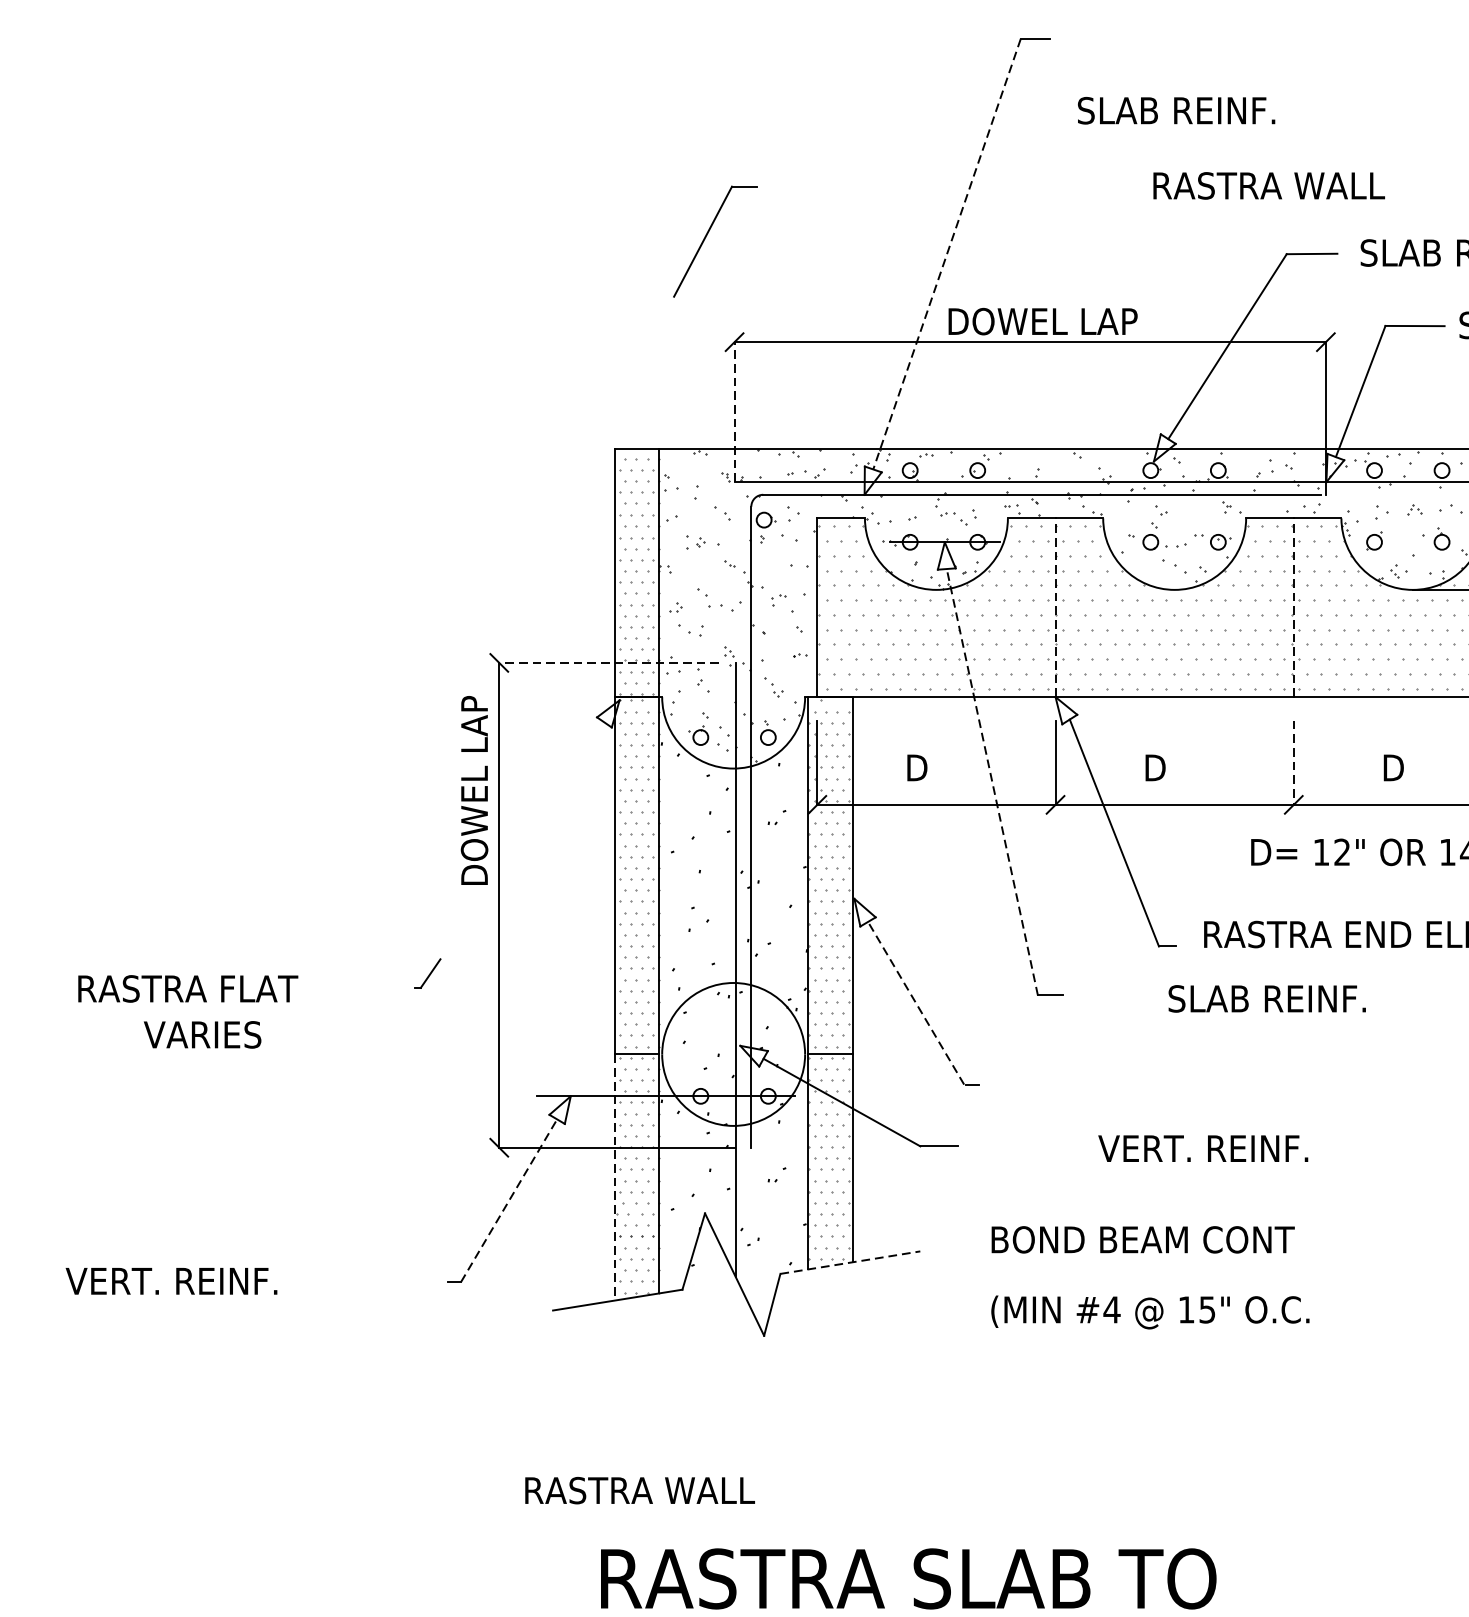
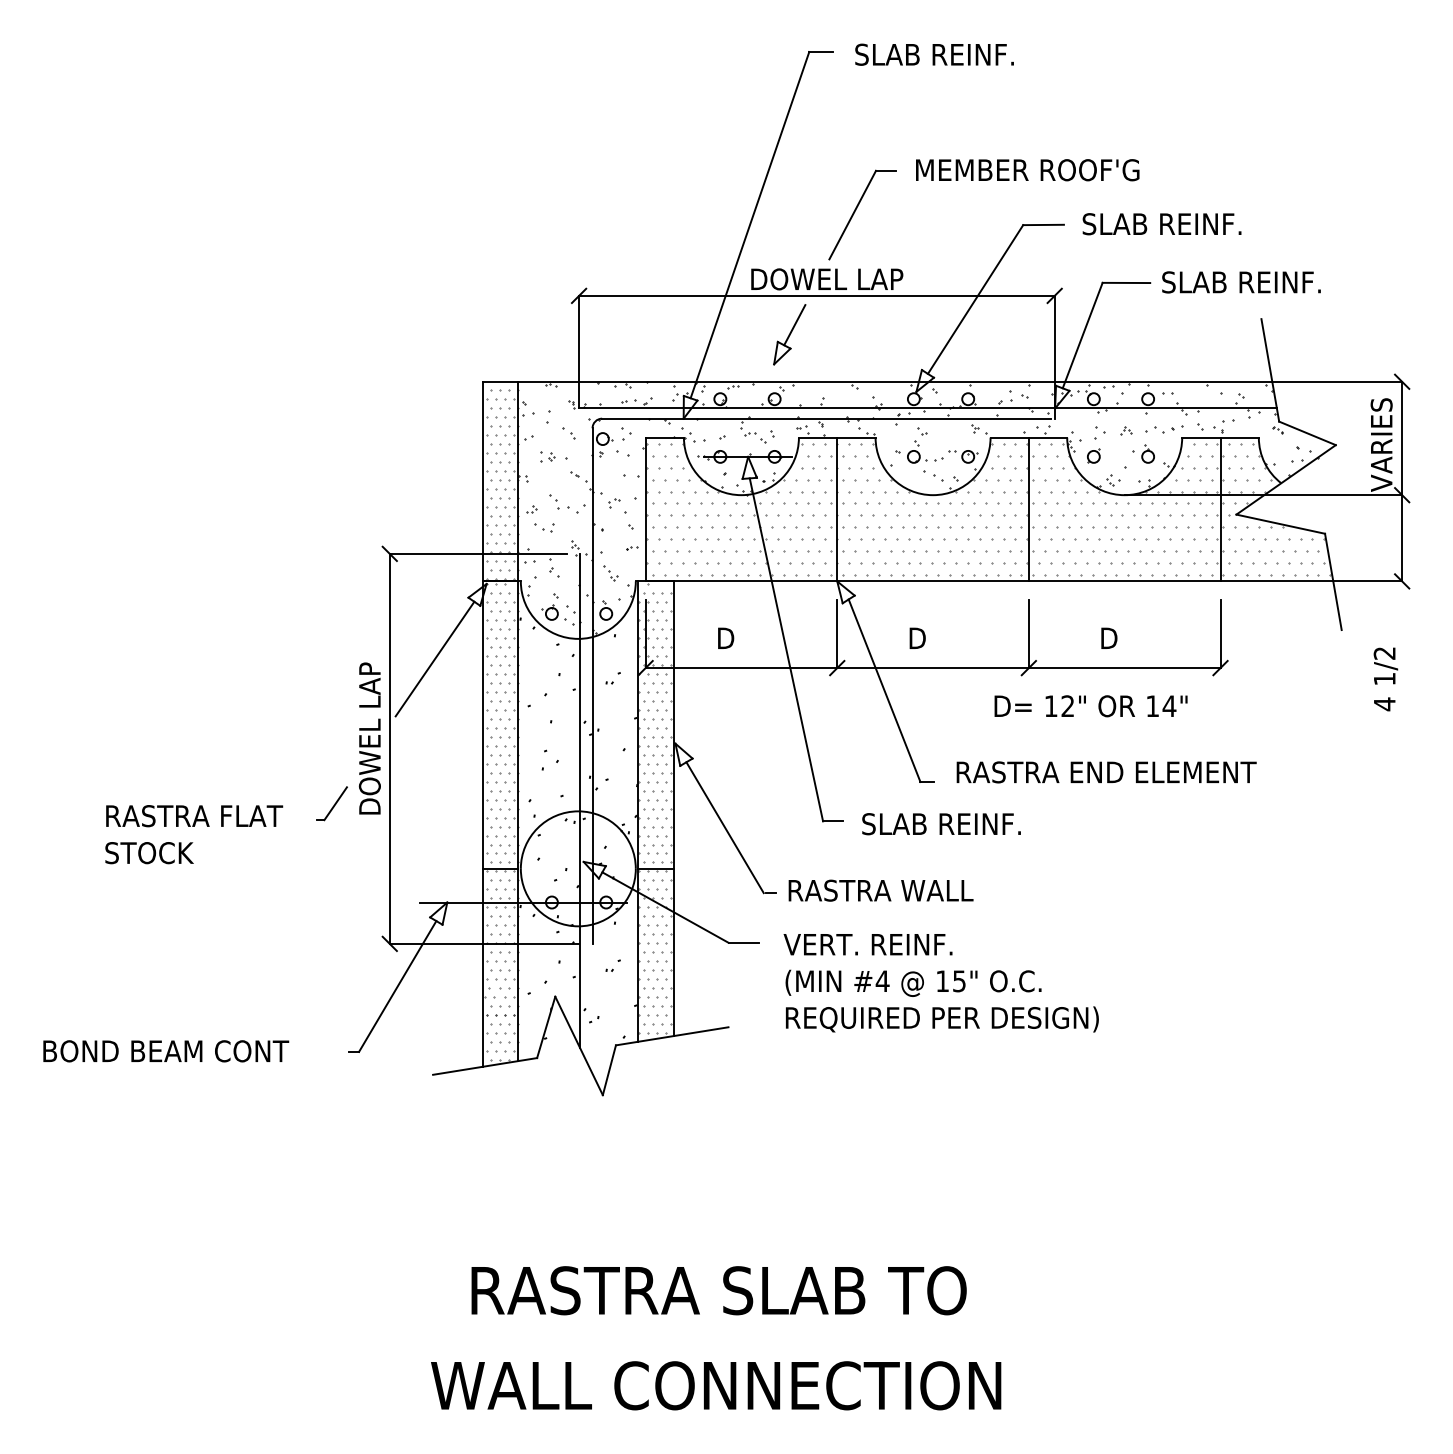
text: (1176, 110) -> (934, 54), moved
text: (1293, 186) -> (1028, 170), RASTRA WALL -> MEMBER ROOF'G
part: (707, 235) -> (856, 210), moved
line: (946, 254) -> (749, 225), dashed -> solid
part: (996, 390) -> (789, 334), added
line: (735, 411) -> (579, 351), dashed -> solid
line: (1055, 607) -> (837, 509), dashed -> solid
line: (1293, 607) -> (1028, 509), dashed -> solid
line: (608, 662) -> (477, 553), dashed -> solid
line: (1293, 763) -> (1028, 634), dashed -> solid
line: (992, 781) -> (786, 649), dashed -> solid
text: (474, 790) -> (369, 738), moved
line: (554, 792) -> (434, 658), added
part: (426, 973) -> (331, 803), size x1.43
text: (188, 989) -> (194, 816), moved
text: (1267, 999) -> (941, 824), moved
line: (916, 1003) -> (725, 827), dashed -> solid
text: (203, 1035) -> (151, 853), VARIES -> STOCK
text: (1202, 1148) -> (867, 944), moved
line: (614, 1177) -> (482, 967), dashed -> solid
line: (508, 1200) -> (397, 986), dashed -> solid
text: (1187, 1241) -> (943, 1019), BOND BEAM CONT -> REQUIRED PER DESIGN)
line: (850, 1262) -> (672, 1036), dashed -> solid
text: (220, 1281) -> (165, 1051), VERT. REINF. -> BOND BEAM CONT
text: (1150, 1311) -> (913, 982), moved
text: (639, 1490) -> (880, 890), moved

